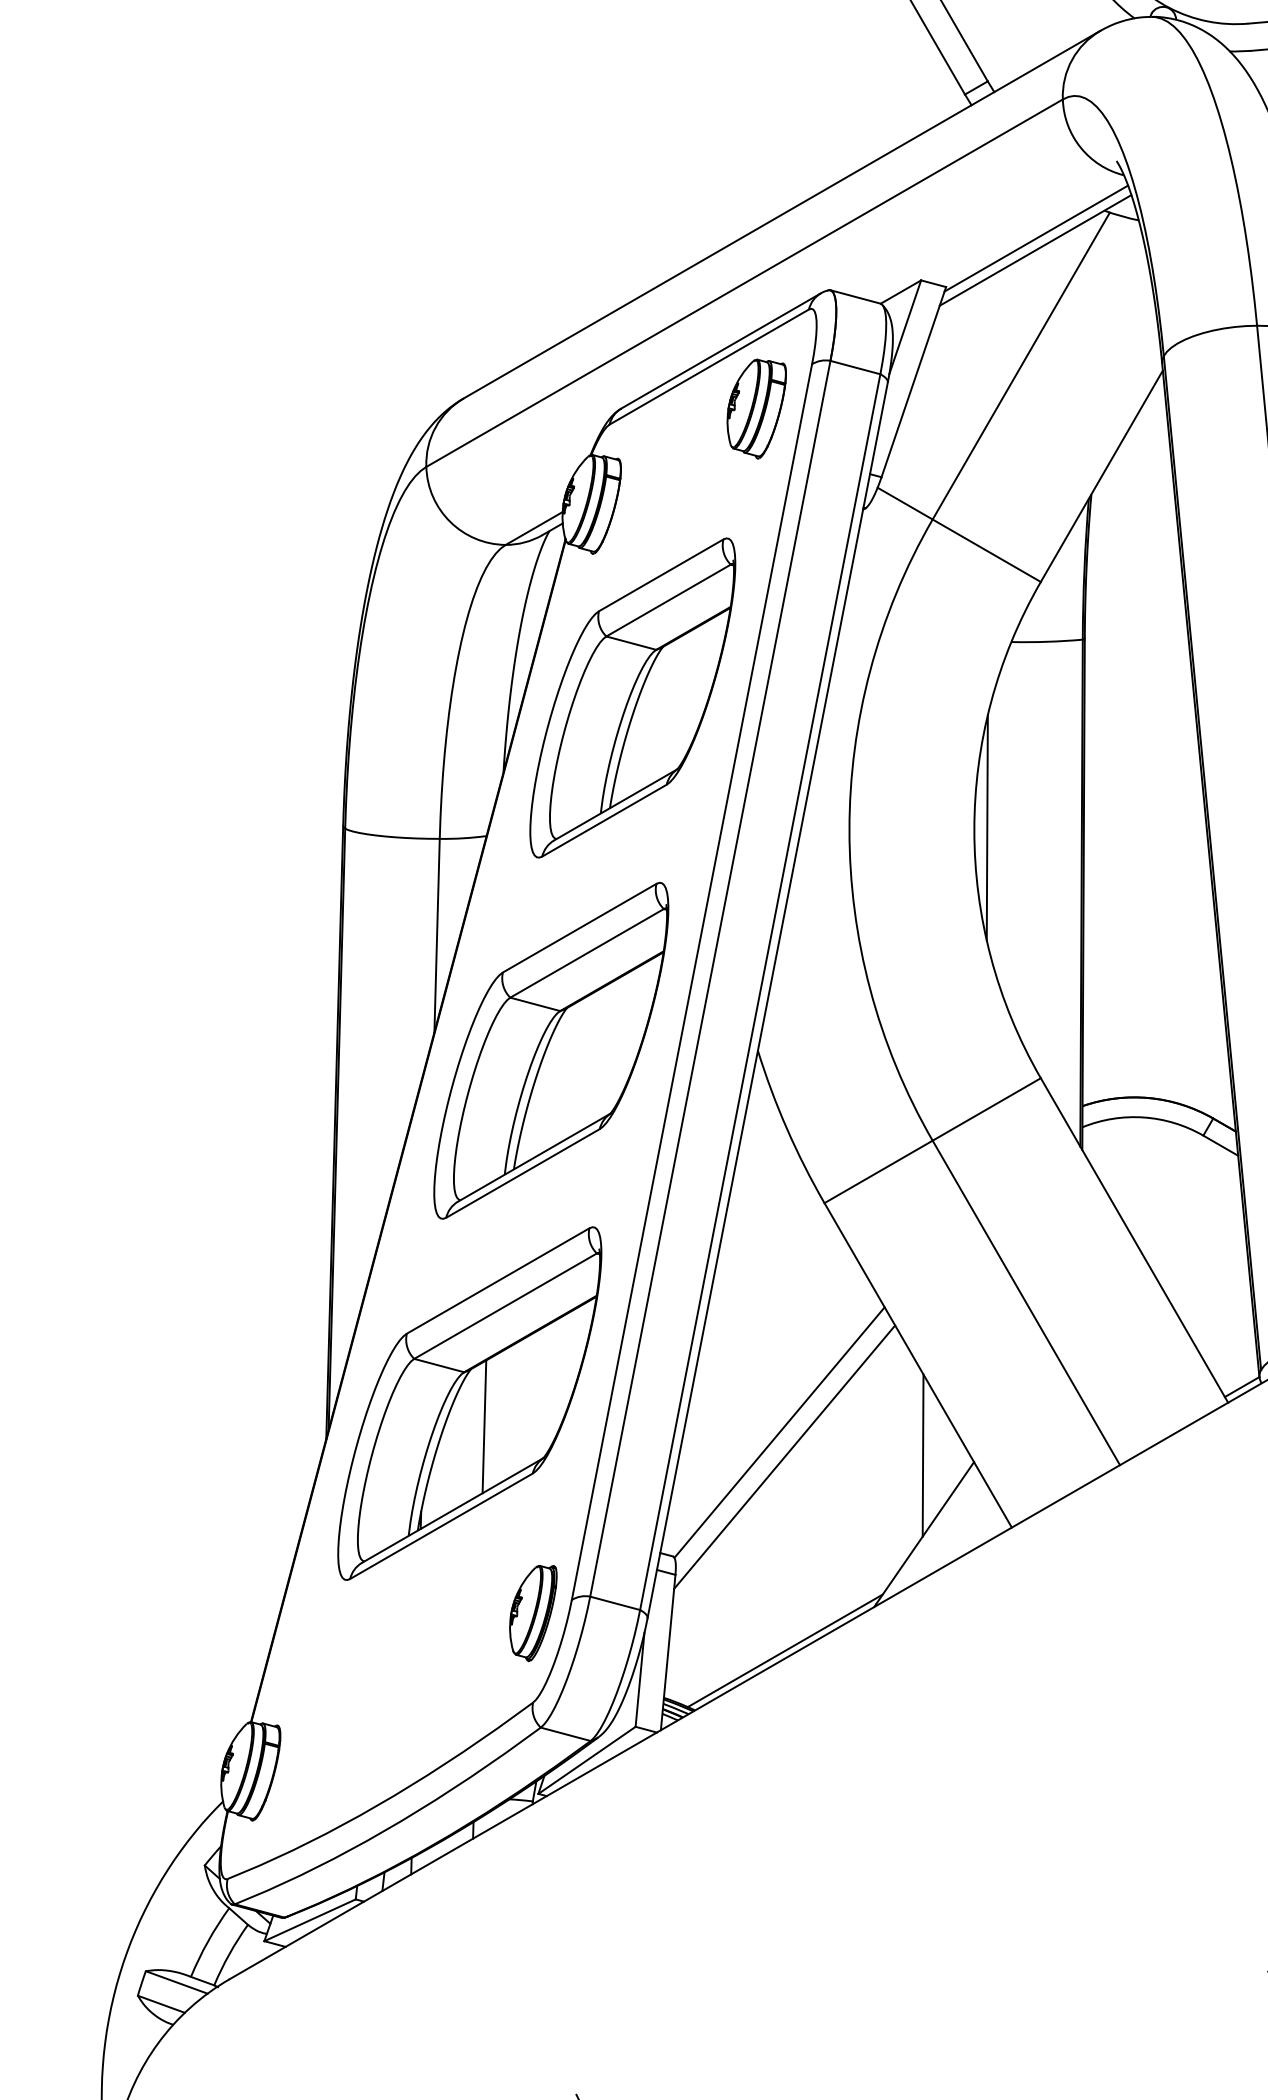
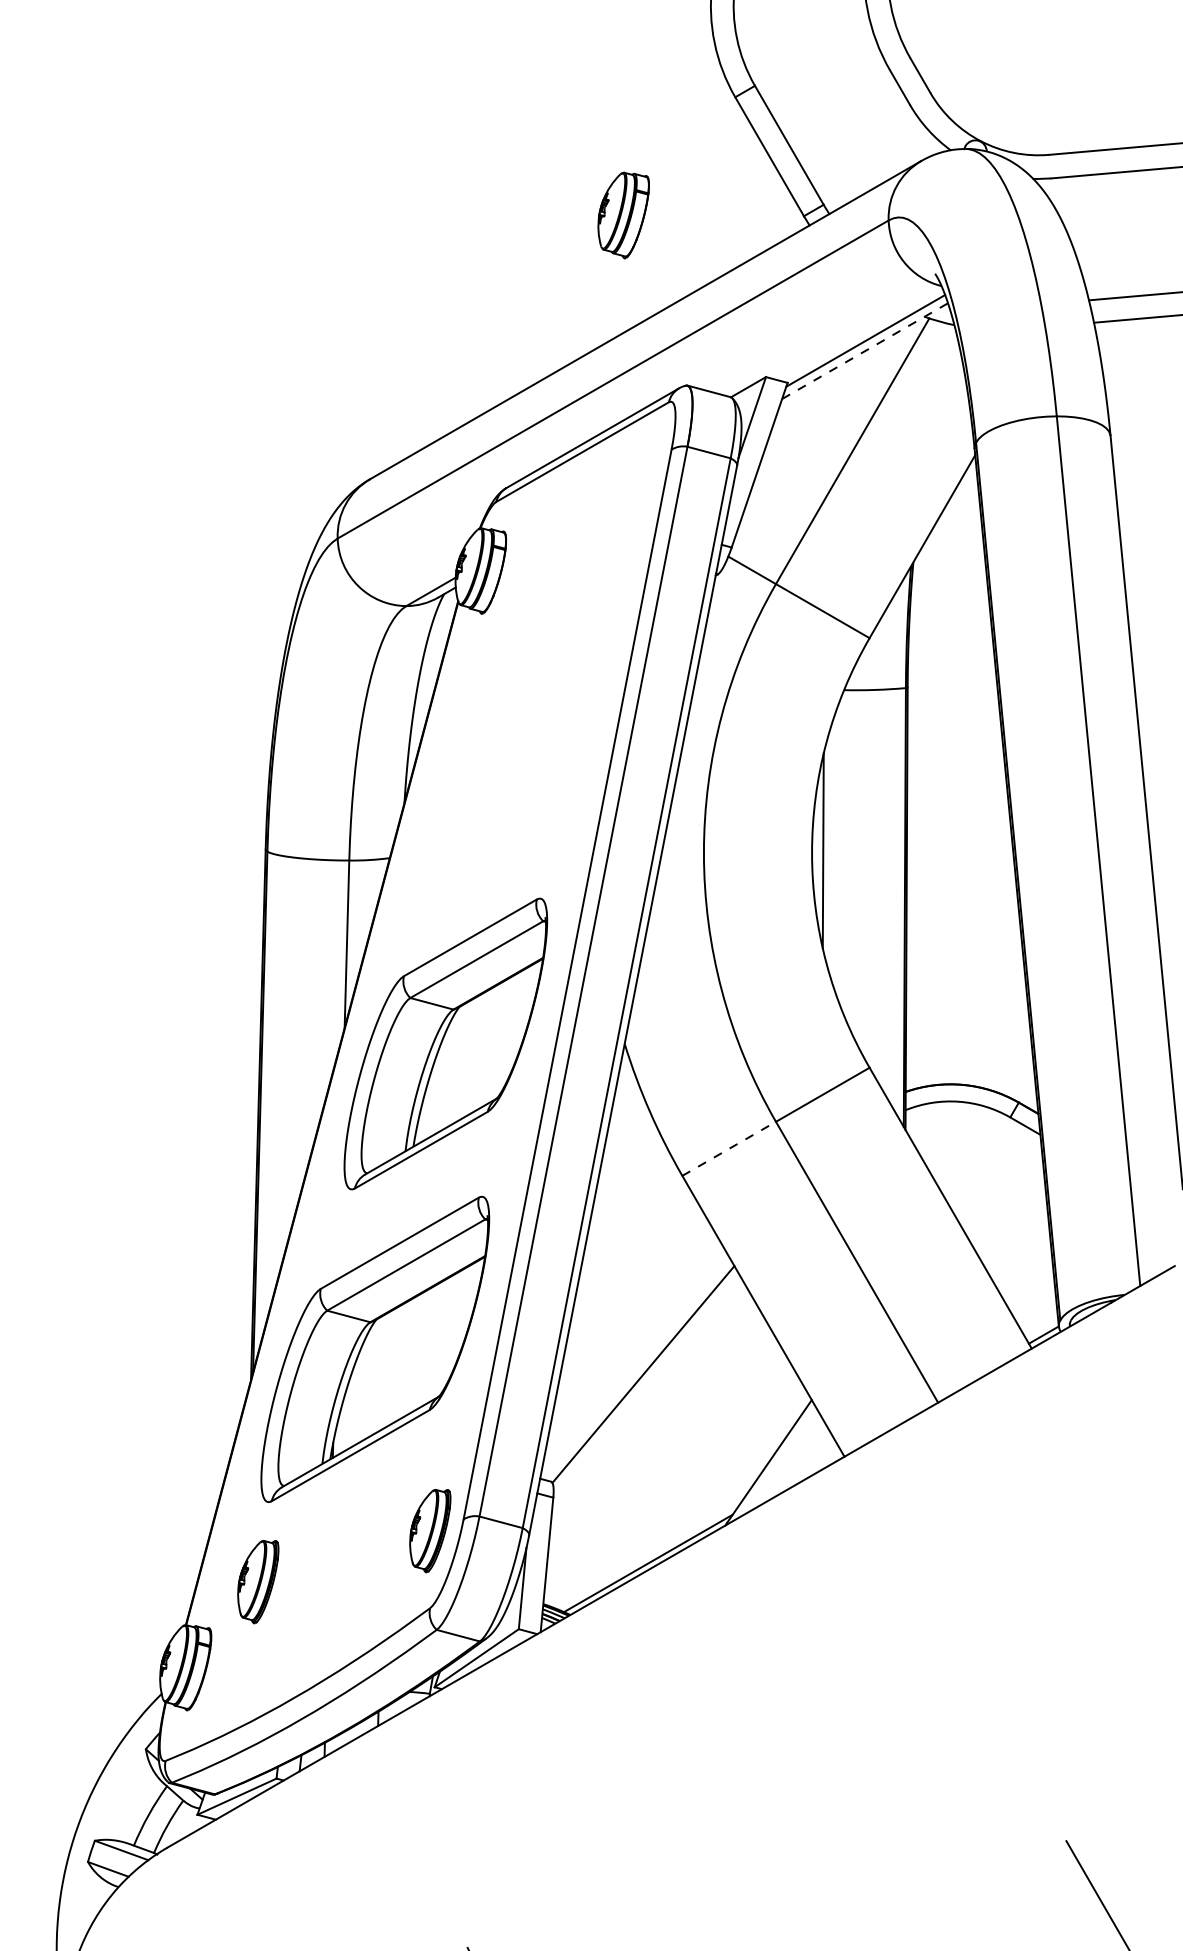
line: (1036, 250) -> (865, 351), solid -> dashed
part: (756, 409) -> (623, 215), moved
part: (631, 697) -> (515, 738), removed
line: (878, 1171) -> (729, 1148), solid -> dashed
line: (483, 1426) -> (387, 1369), removed
line: (922, 1455) -> (767, 1394), removed
line: (784, 1456) -> (647, 1395), removed
part: (334, 1672) -> (258, 1582), added

